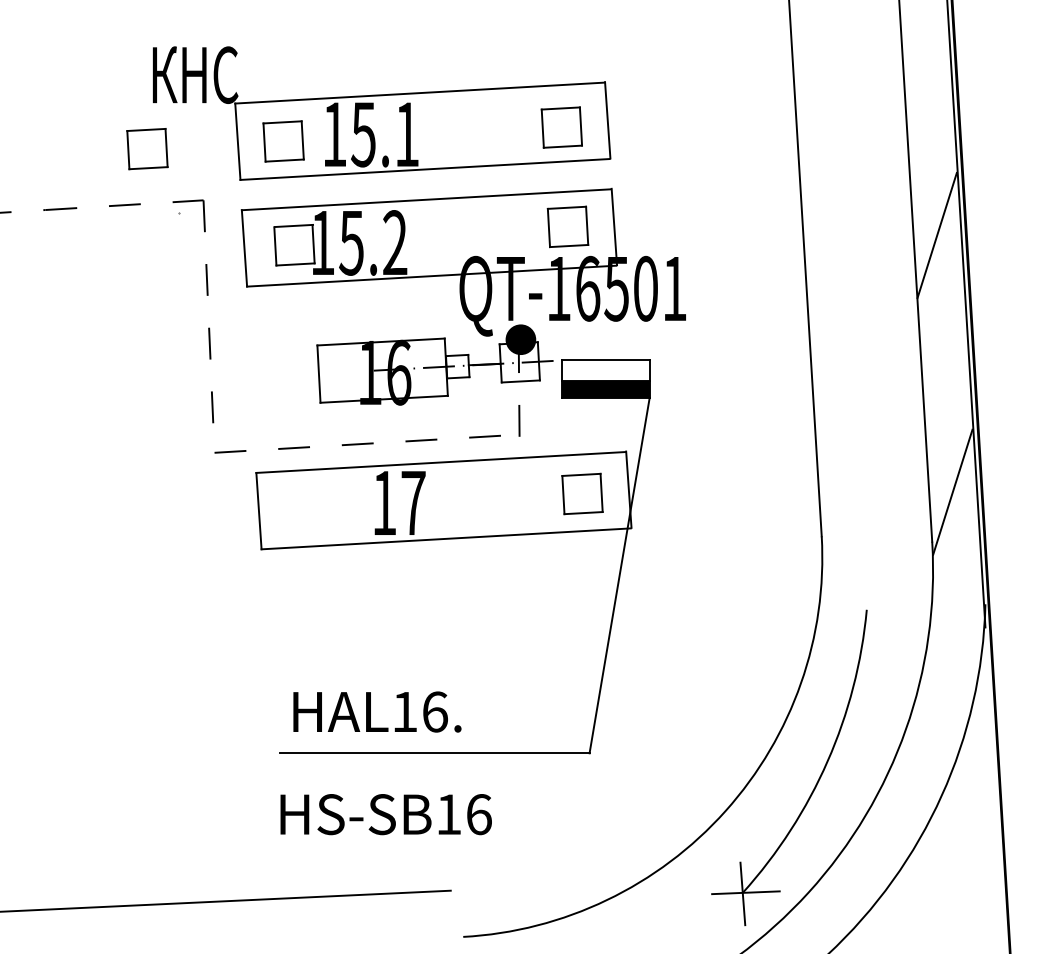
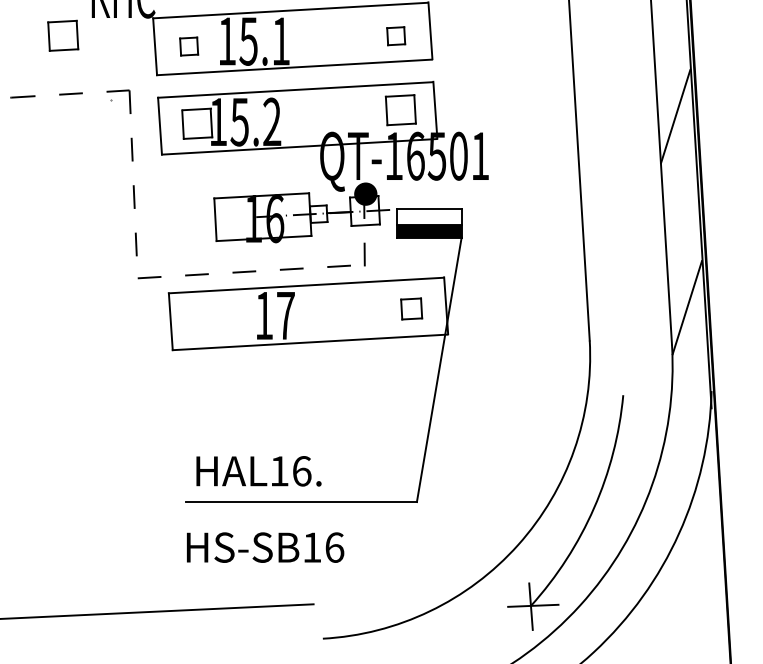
part: (561, 127) -> (396, 36), size x0.6
part: (283, 141) -> (189, 46), size x0.6
part: (147, 149) -> (63, 36), moved
part: (582, 493) -> (411, 308), size x0.7

